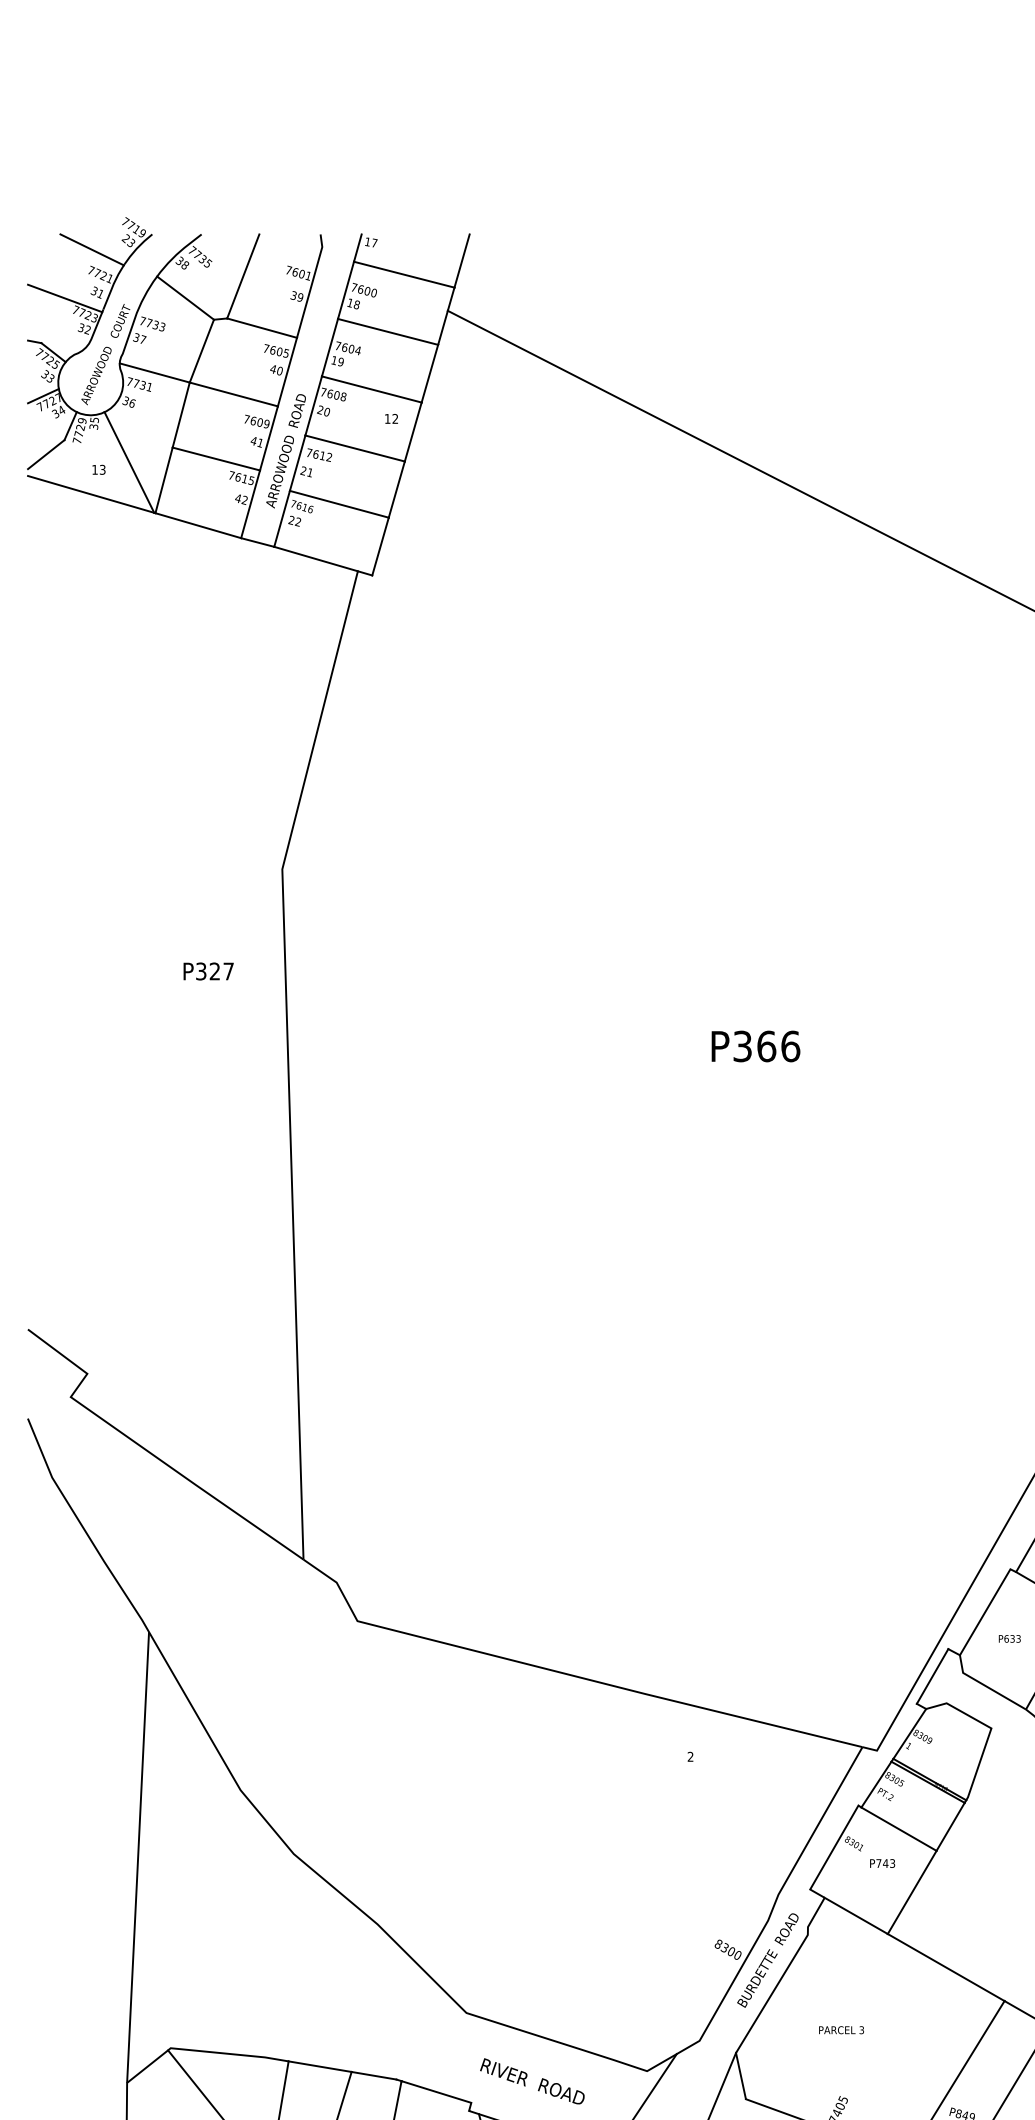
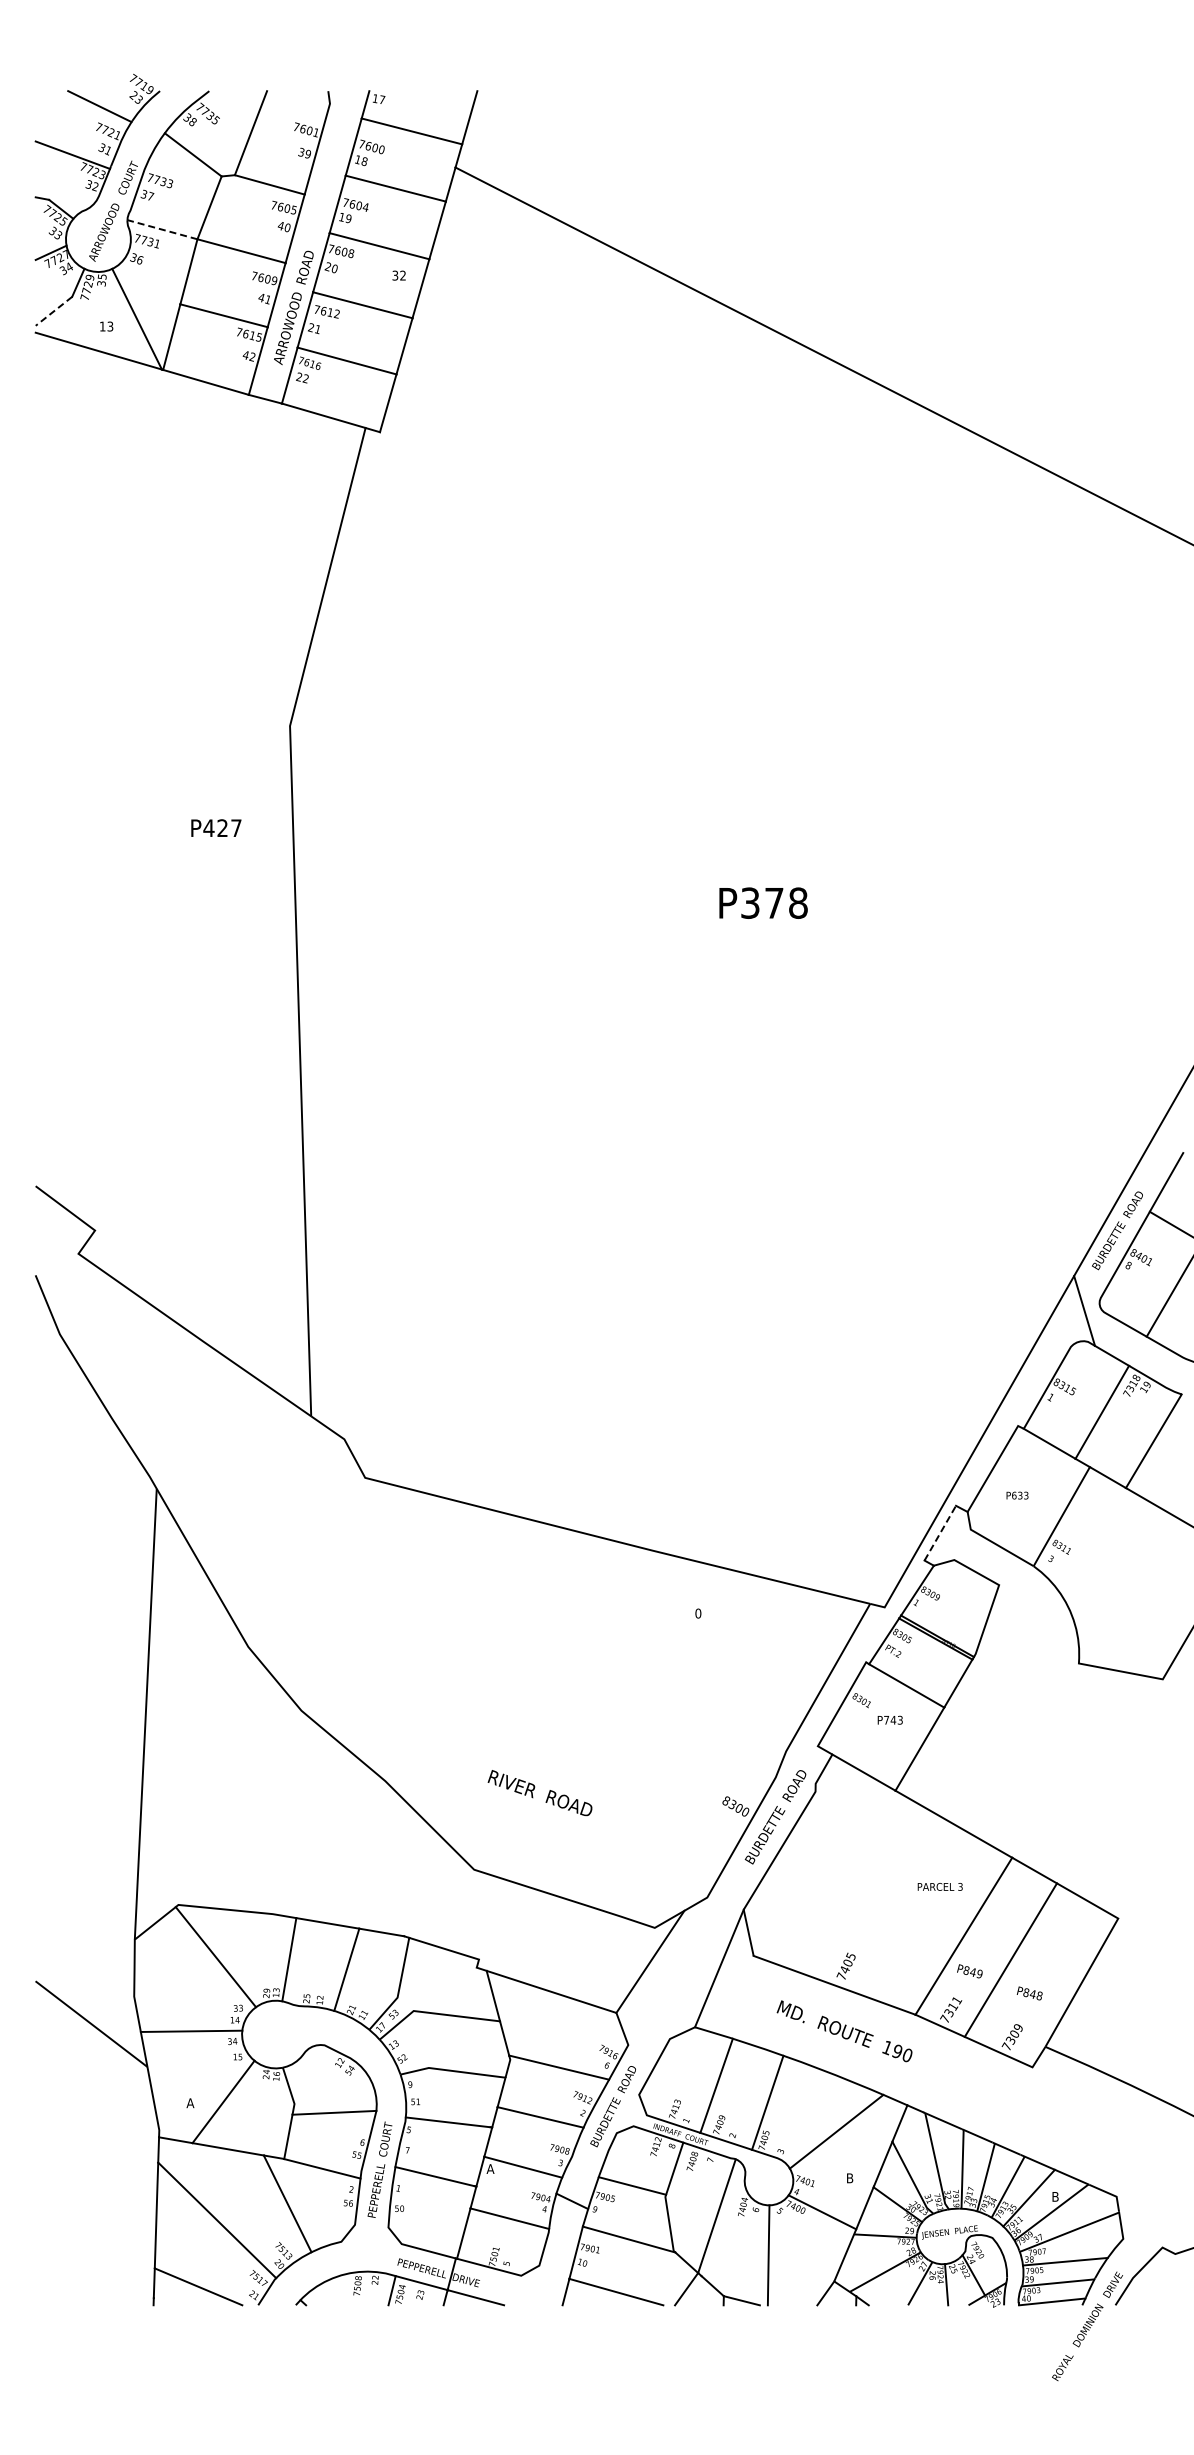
line: (154, 372) -> (162, 229), solid -> dashed
text: (387, 418) -> (395, 275), 12 -> 32
line: (45, 454) -> (53, 311), solid -> dashed
text: (200, 971) -> (208, 828), P327 -> P427
text: (778, 1045) -> (786, 902), P366 -> P378
line: (932, 1676) -> (940, 1533), solid -> dashed
text: (690, 1756) -> (698, 1613), 2 -> 0
text: (840, 2029) -> (939, 1886), moved
text: (531, 2081) -> (539, 1793), moved

